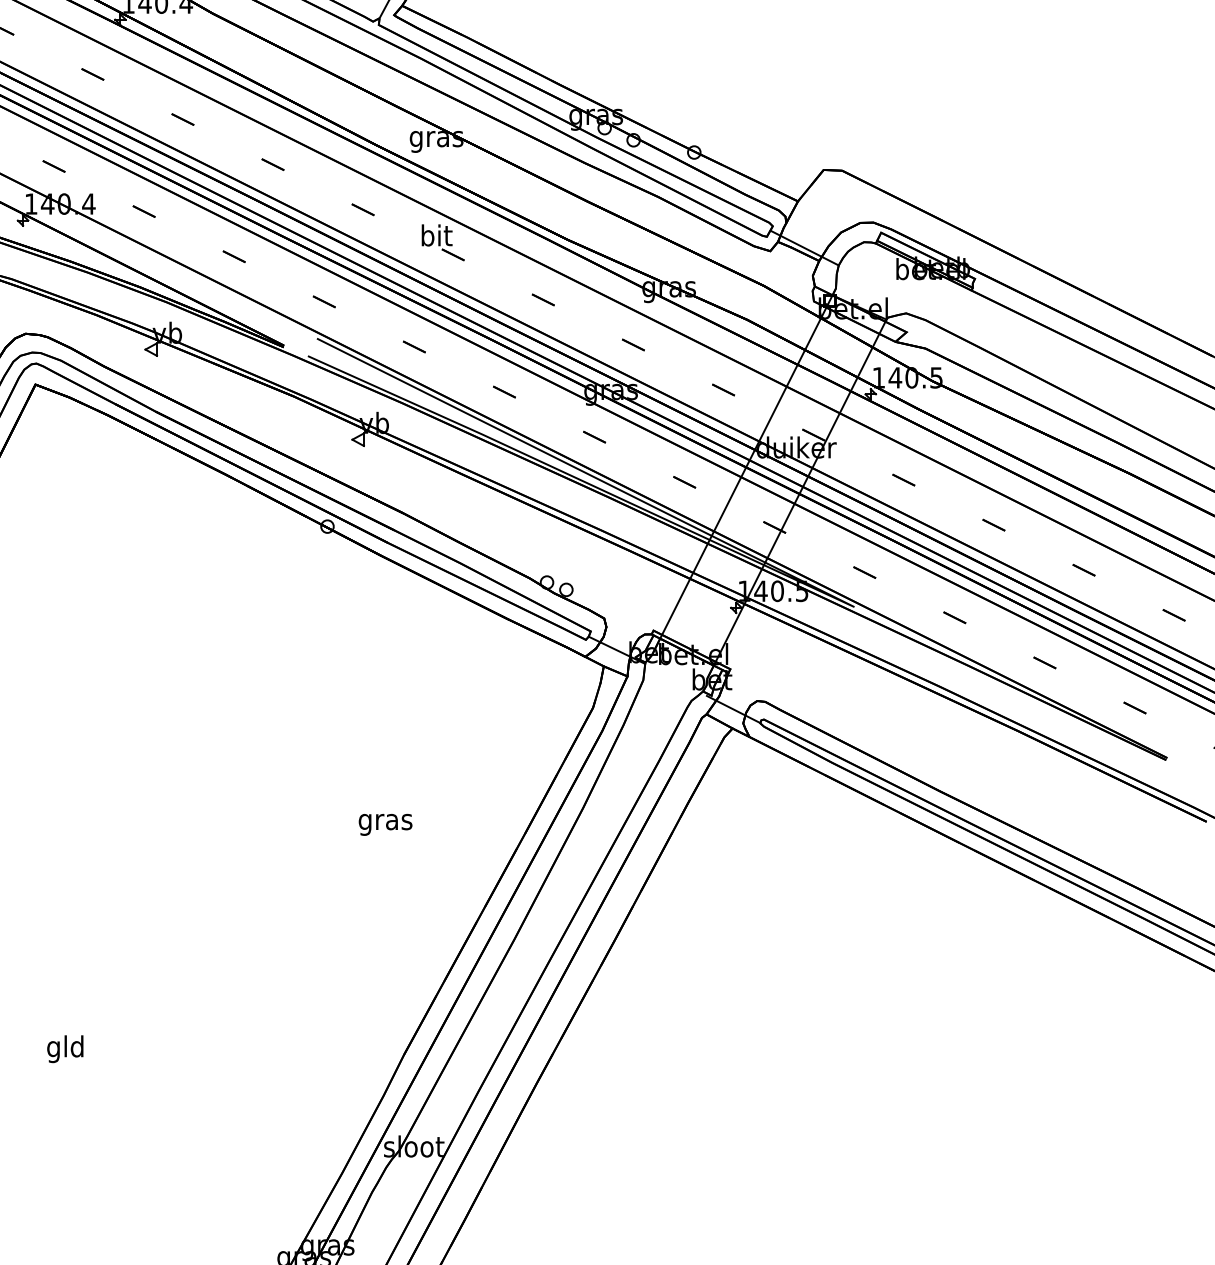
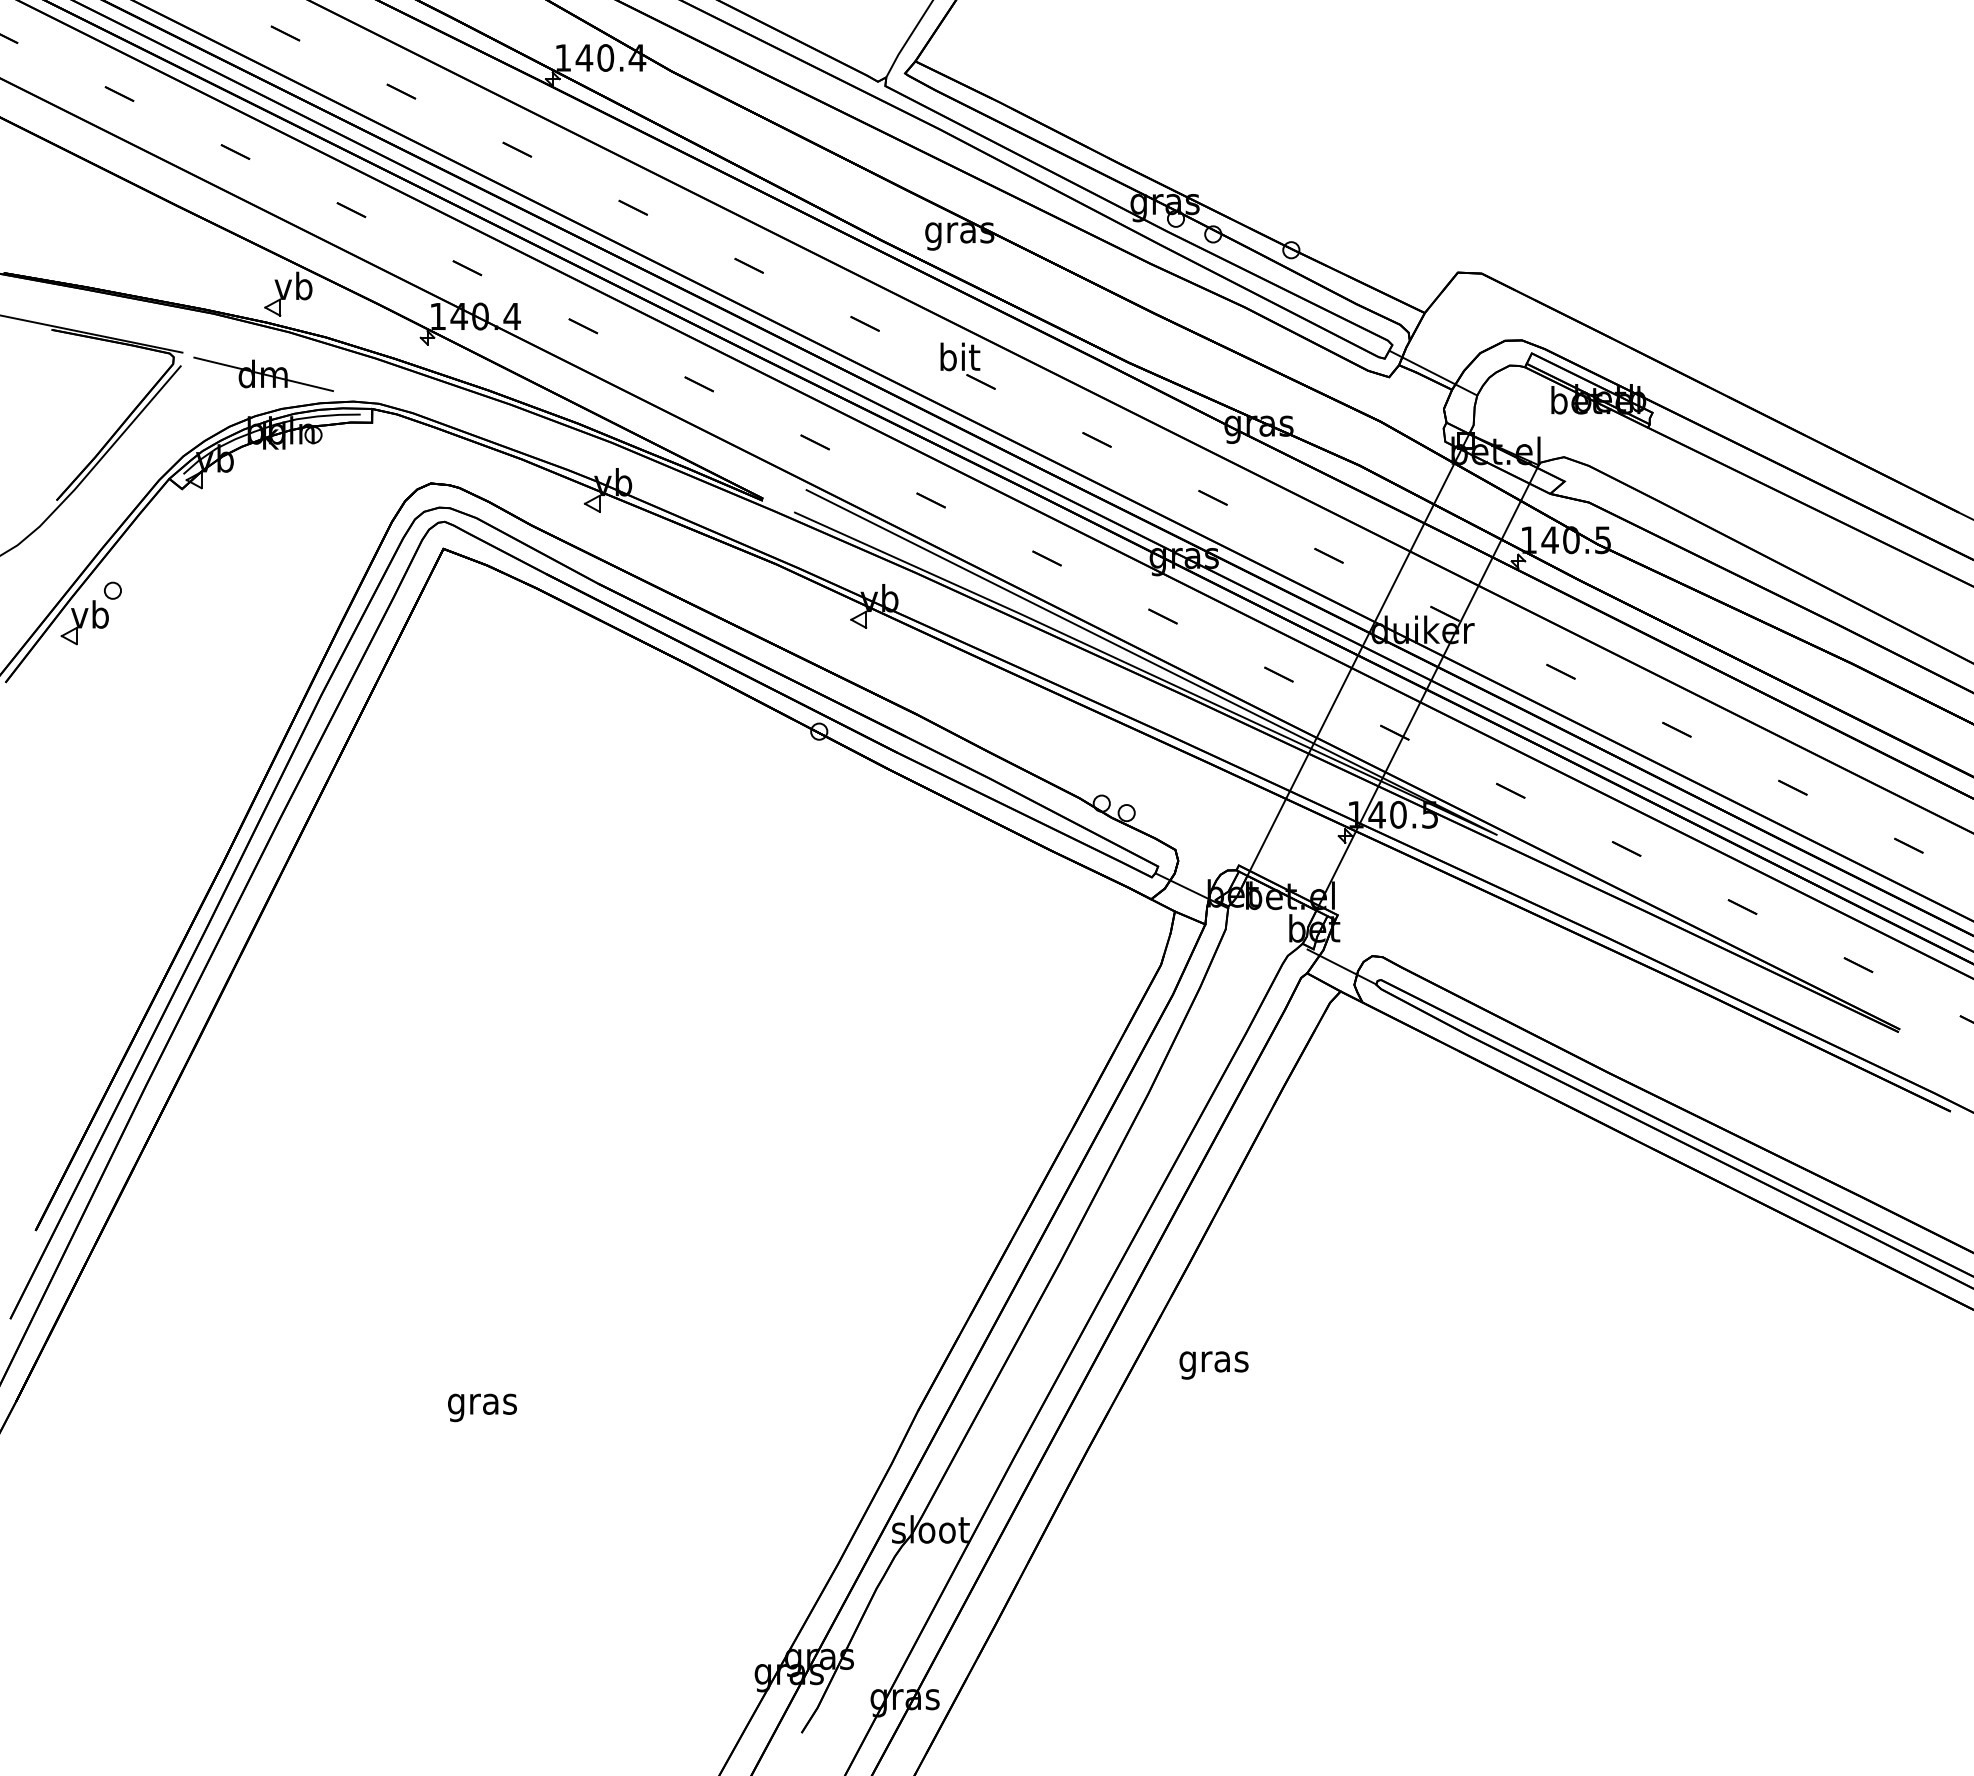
text: (385, 824) -> (1213, 1365), moved
text: (65, 1049) -> (482, 1404), gld -> gras

